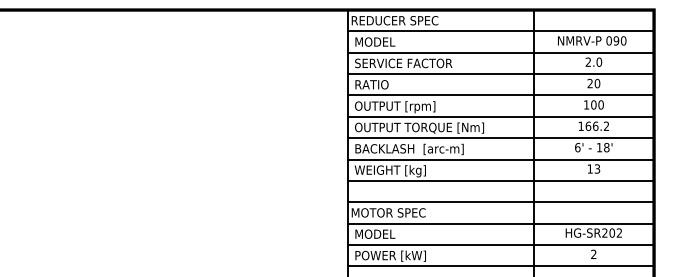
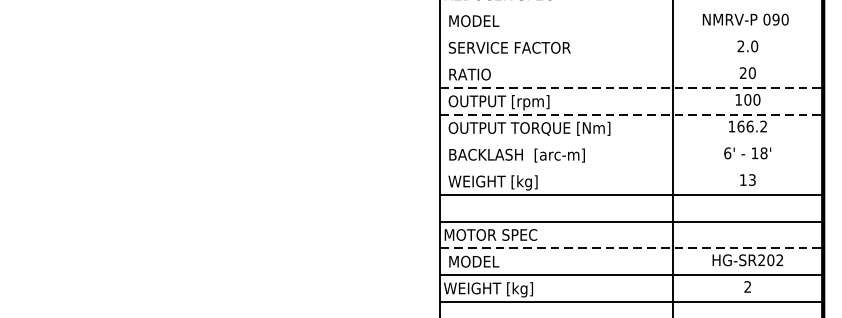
line: (501, 31) -> (632, 7), removed
line: (501, 52) -> (632, 34), removed
line: (501, 74) -> (632, 61), removed
line: (501, 95) -> (632, 88), solid -> dashed
line: (501, 116) -> (632, 114), solid -> dashed
line: (501, 138) -> (632, 141), removed
line: (501, 159) -> (632, 168), removed
line: (501, 223) -> (632, 248), solid -> dashed
text: (388, 256) -> (490, 289), POWER [kW] -> WEIGHT [kg]

